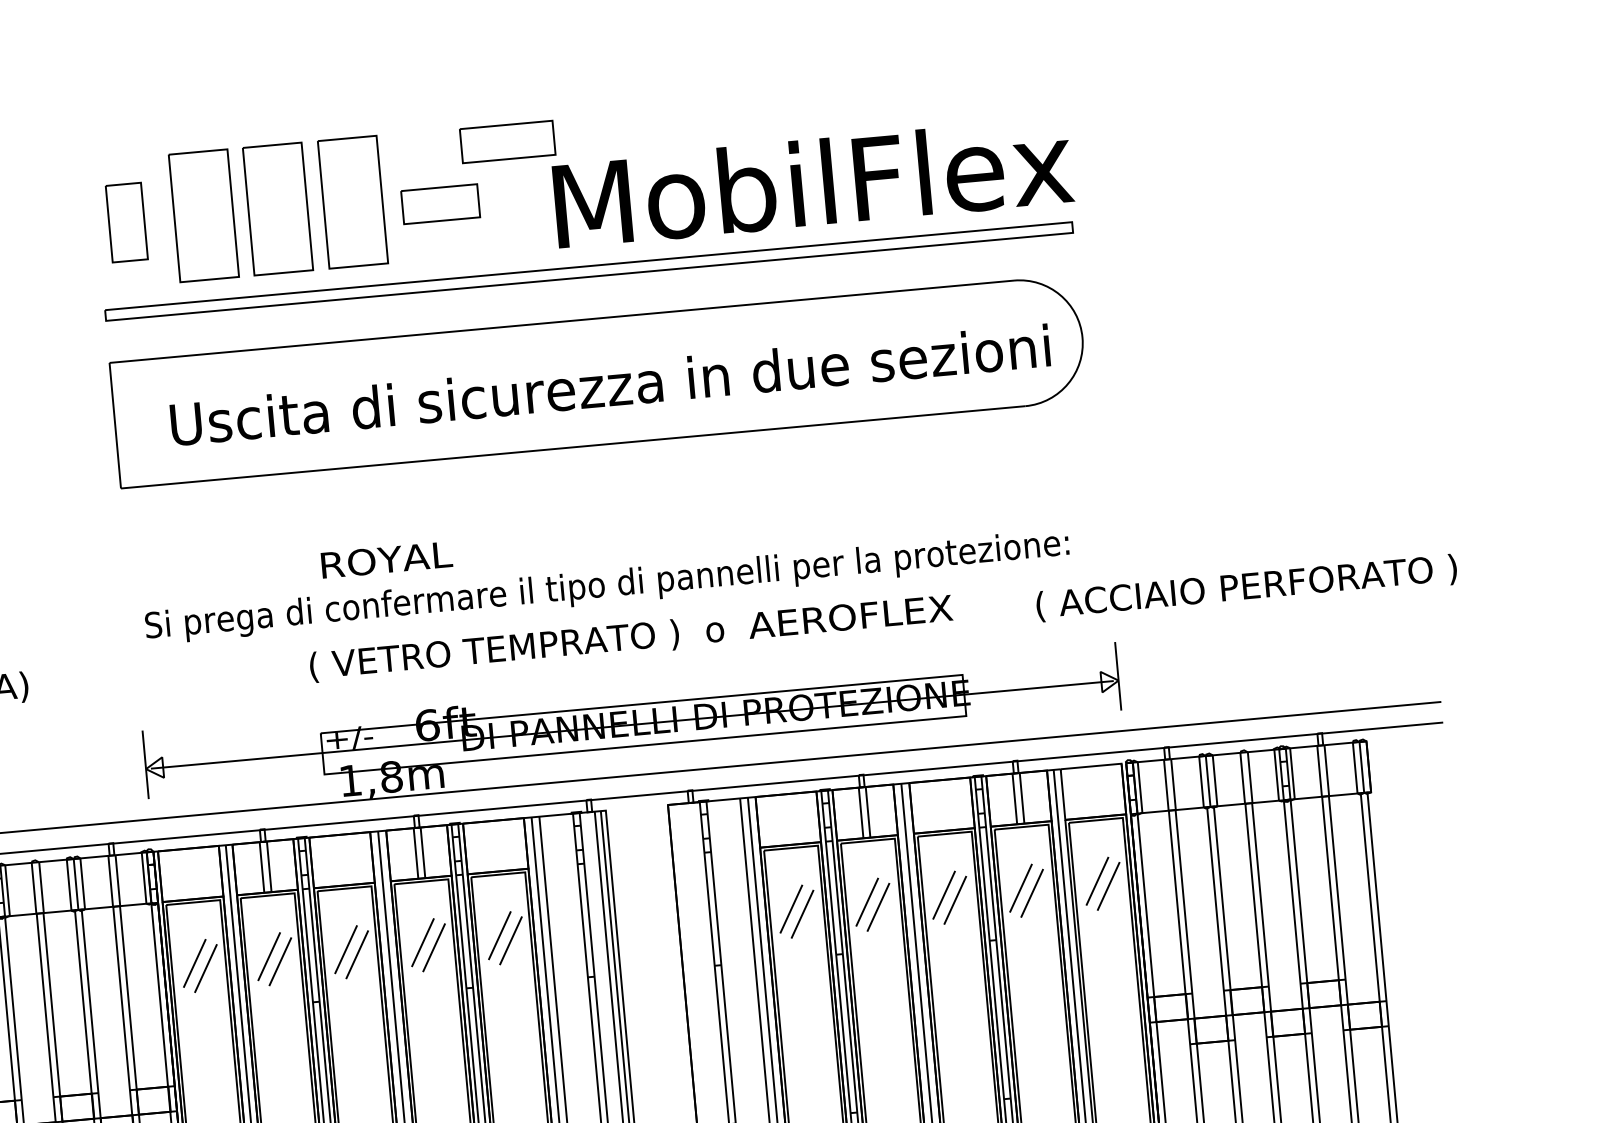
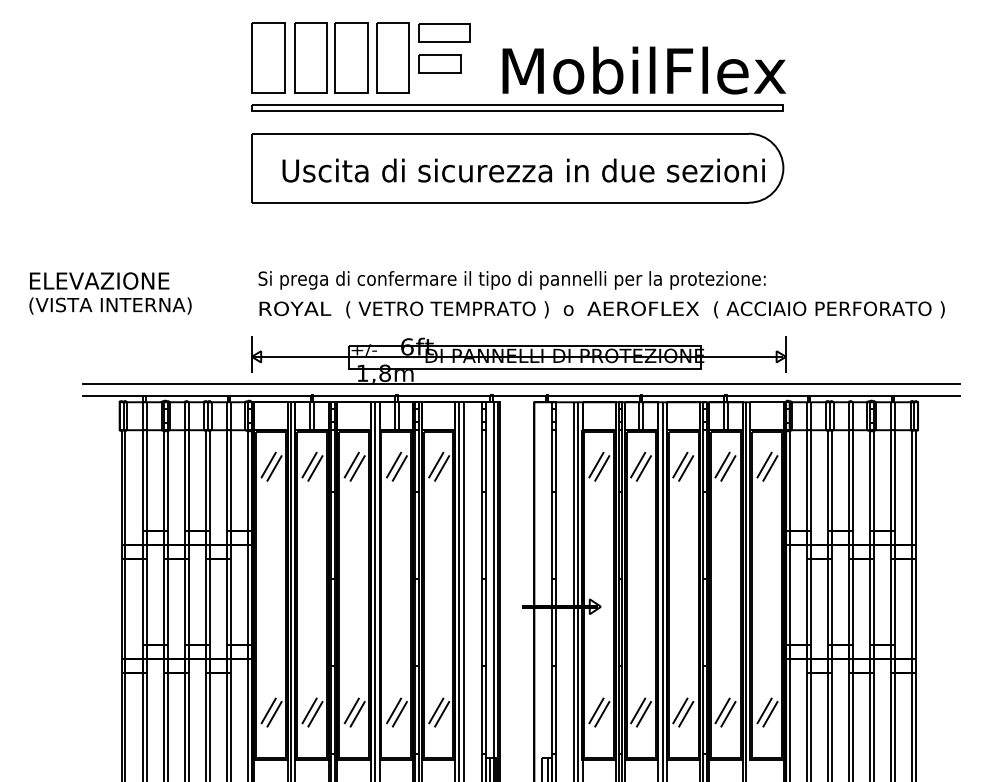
part: (506, 140) -> (444, 32), moved
part: (126, 221) -> (268, 57), size x1.67
text: (387, 559) -> (295, 308), moved
text: (1246, 587) -> (829, 309), moved

